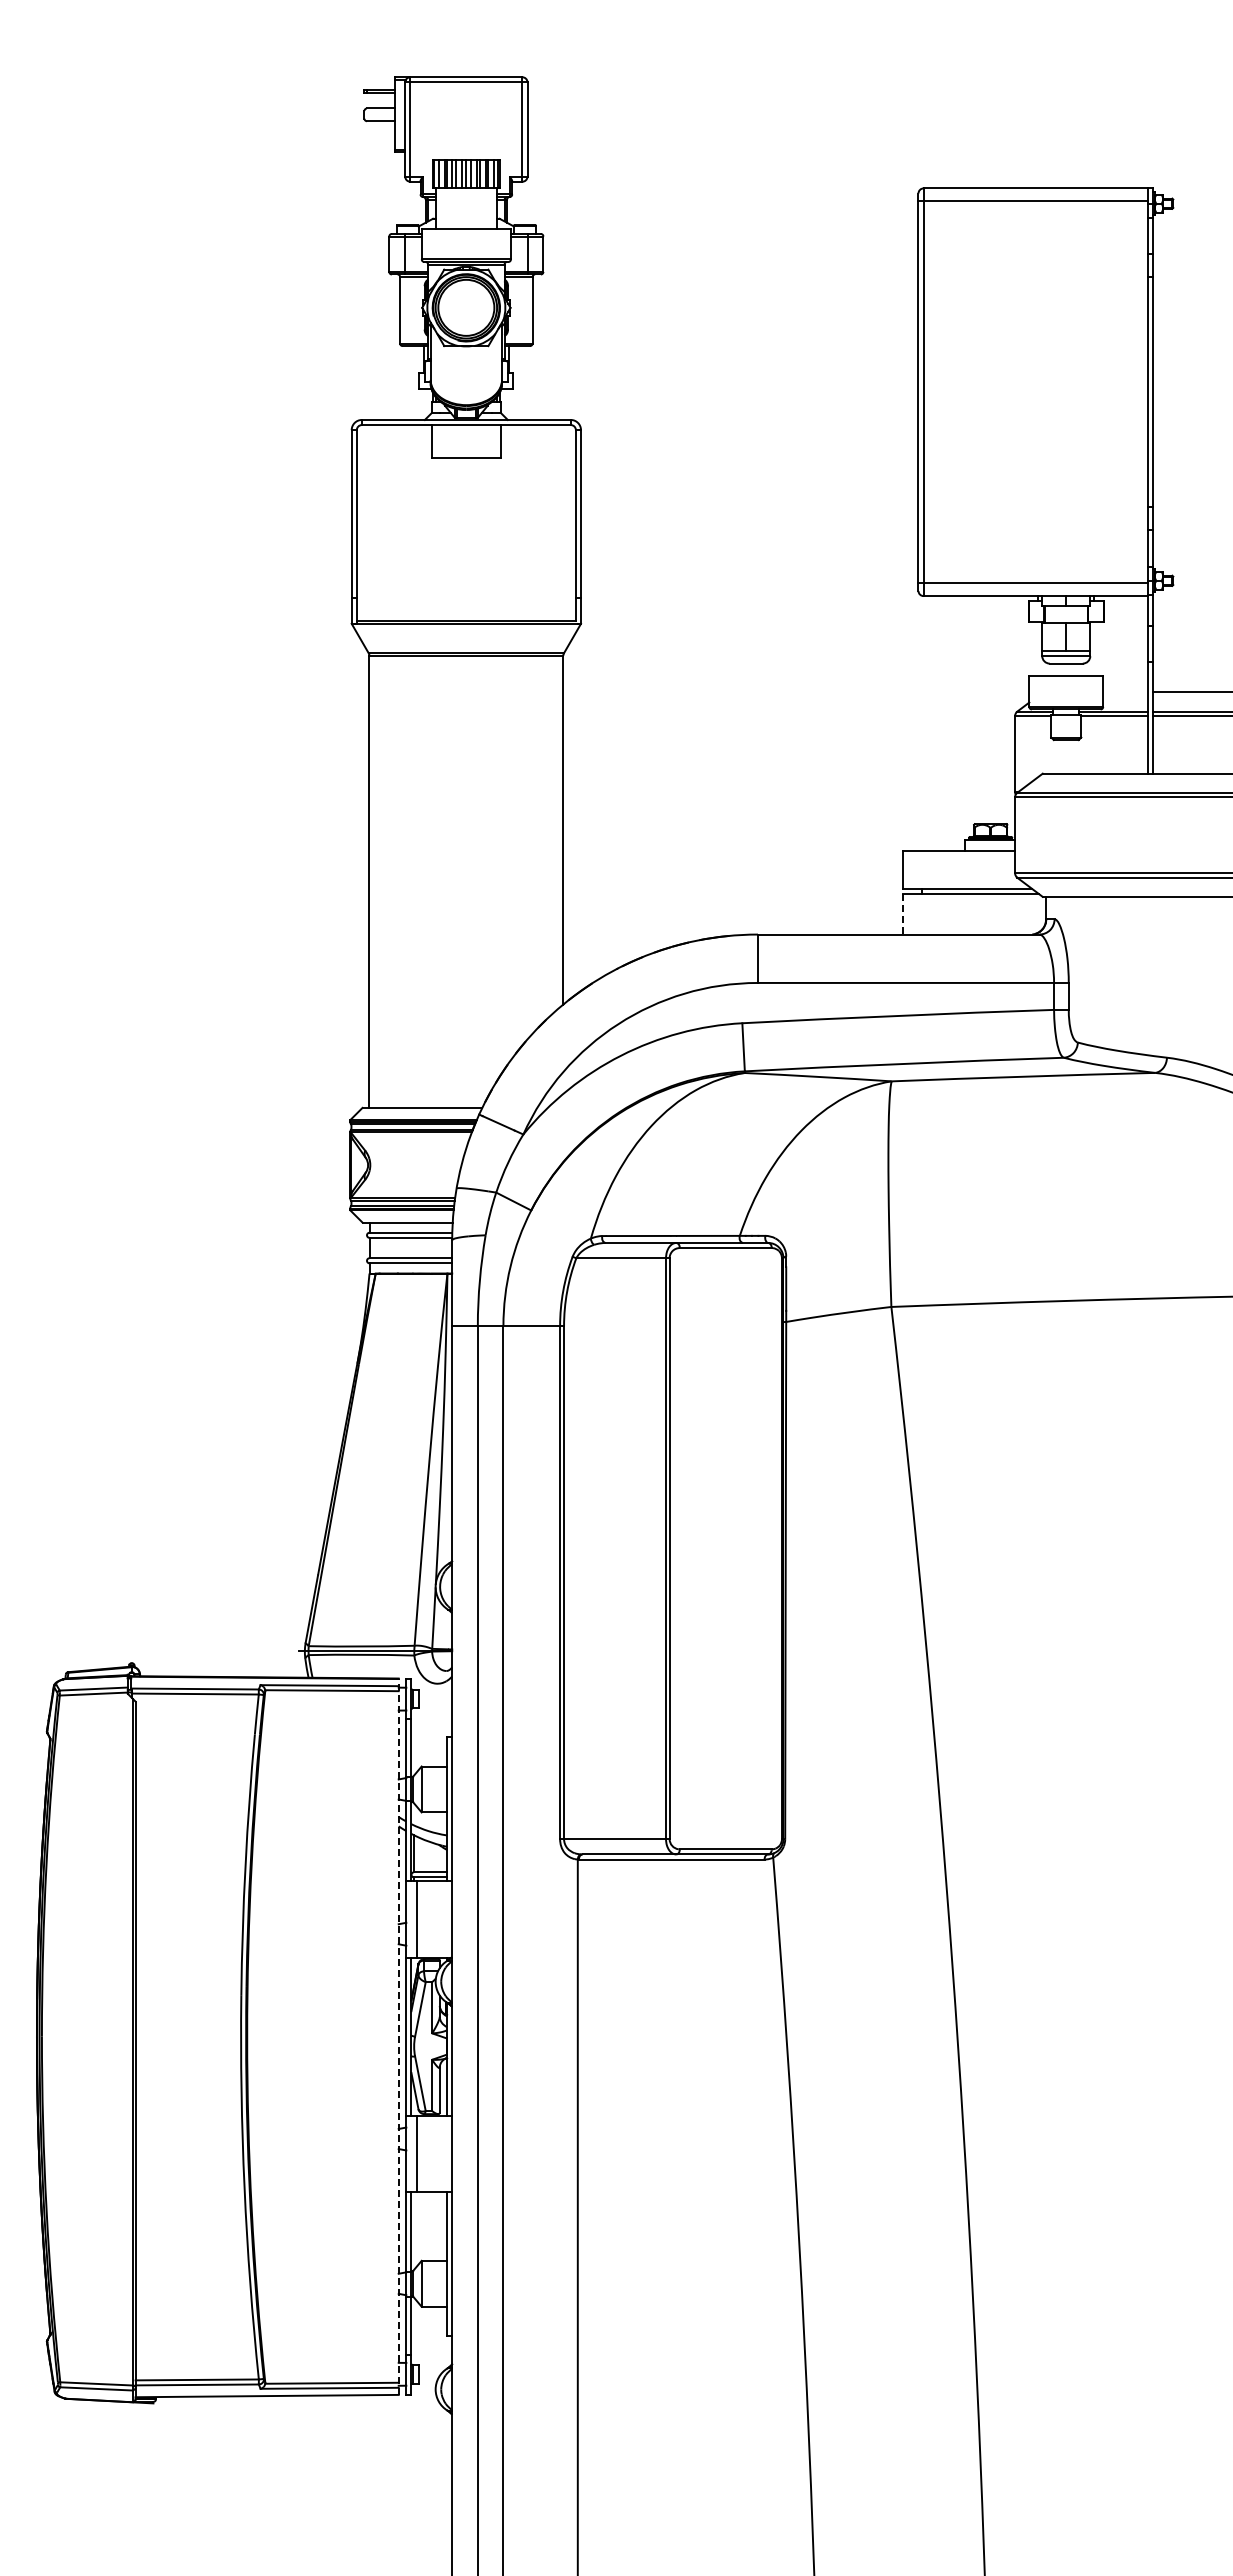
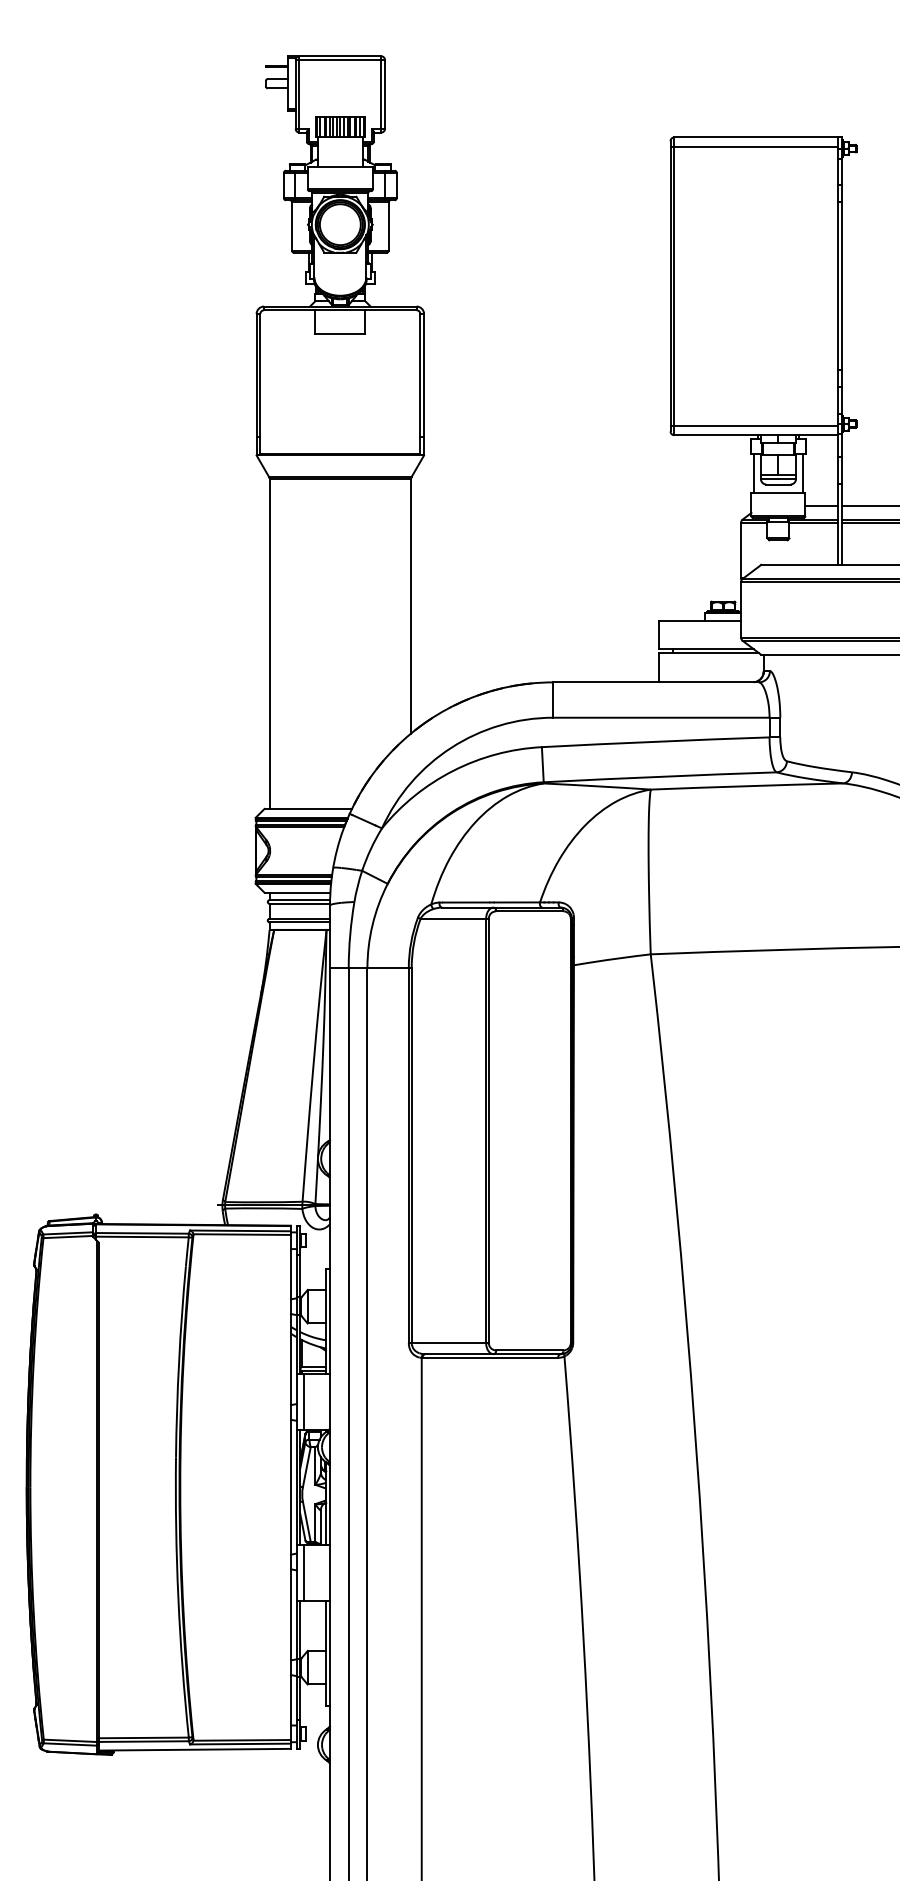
line: (1032, 648) -> (753, 473), added
line: (1100, 648) -> (803, 473), added
line: (1125, 692) -> (821, 505), added
line: (903, 914) -> (659, 667), dashed -> solid
line: (398, 2036) -> (290, 1487), dashed -> solid

